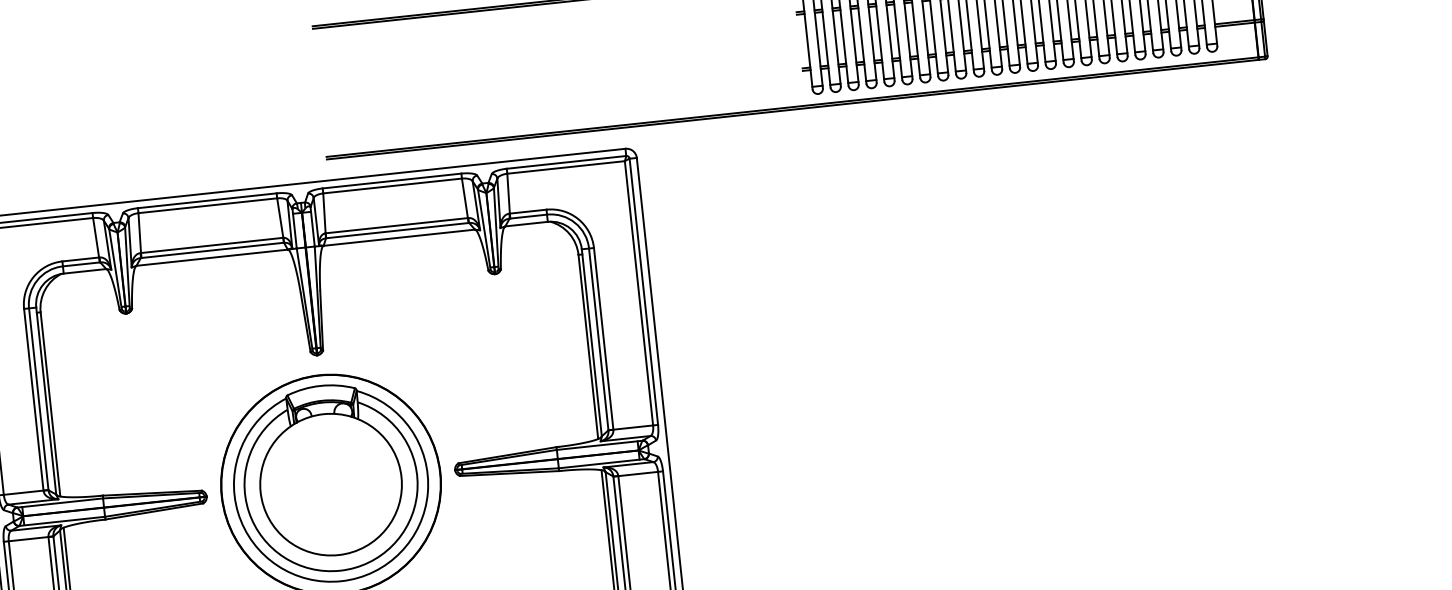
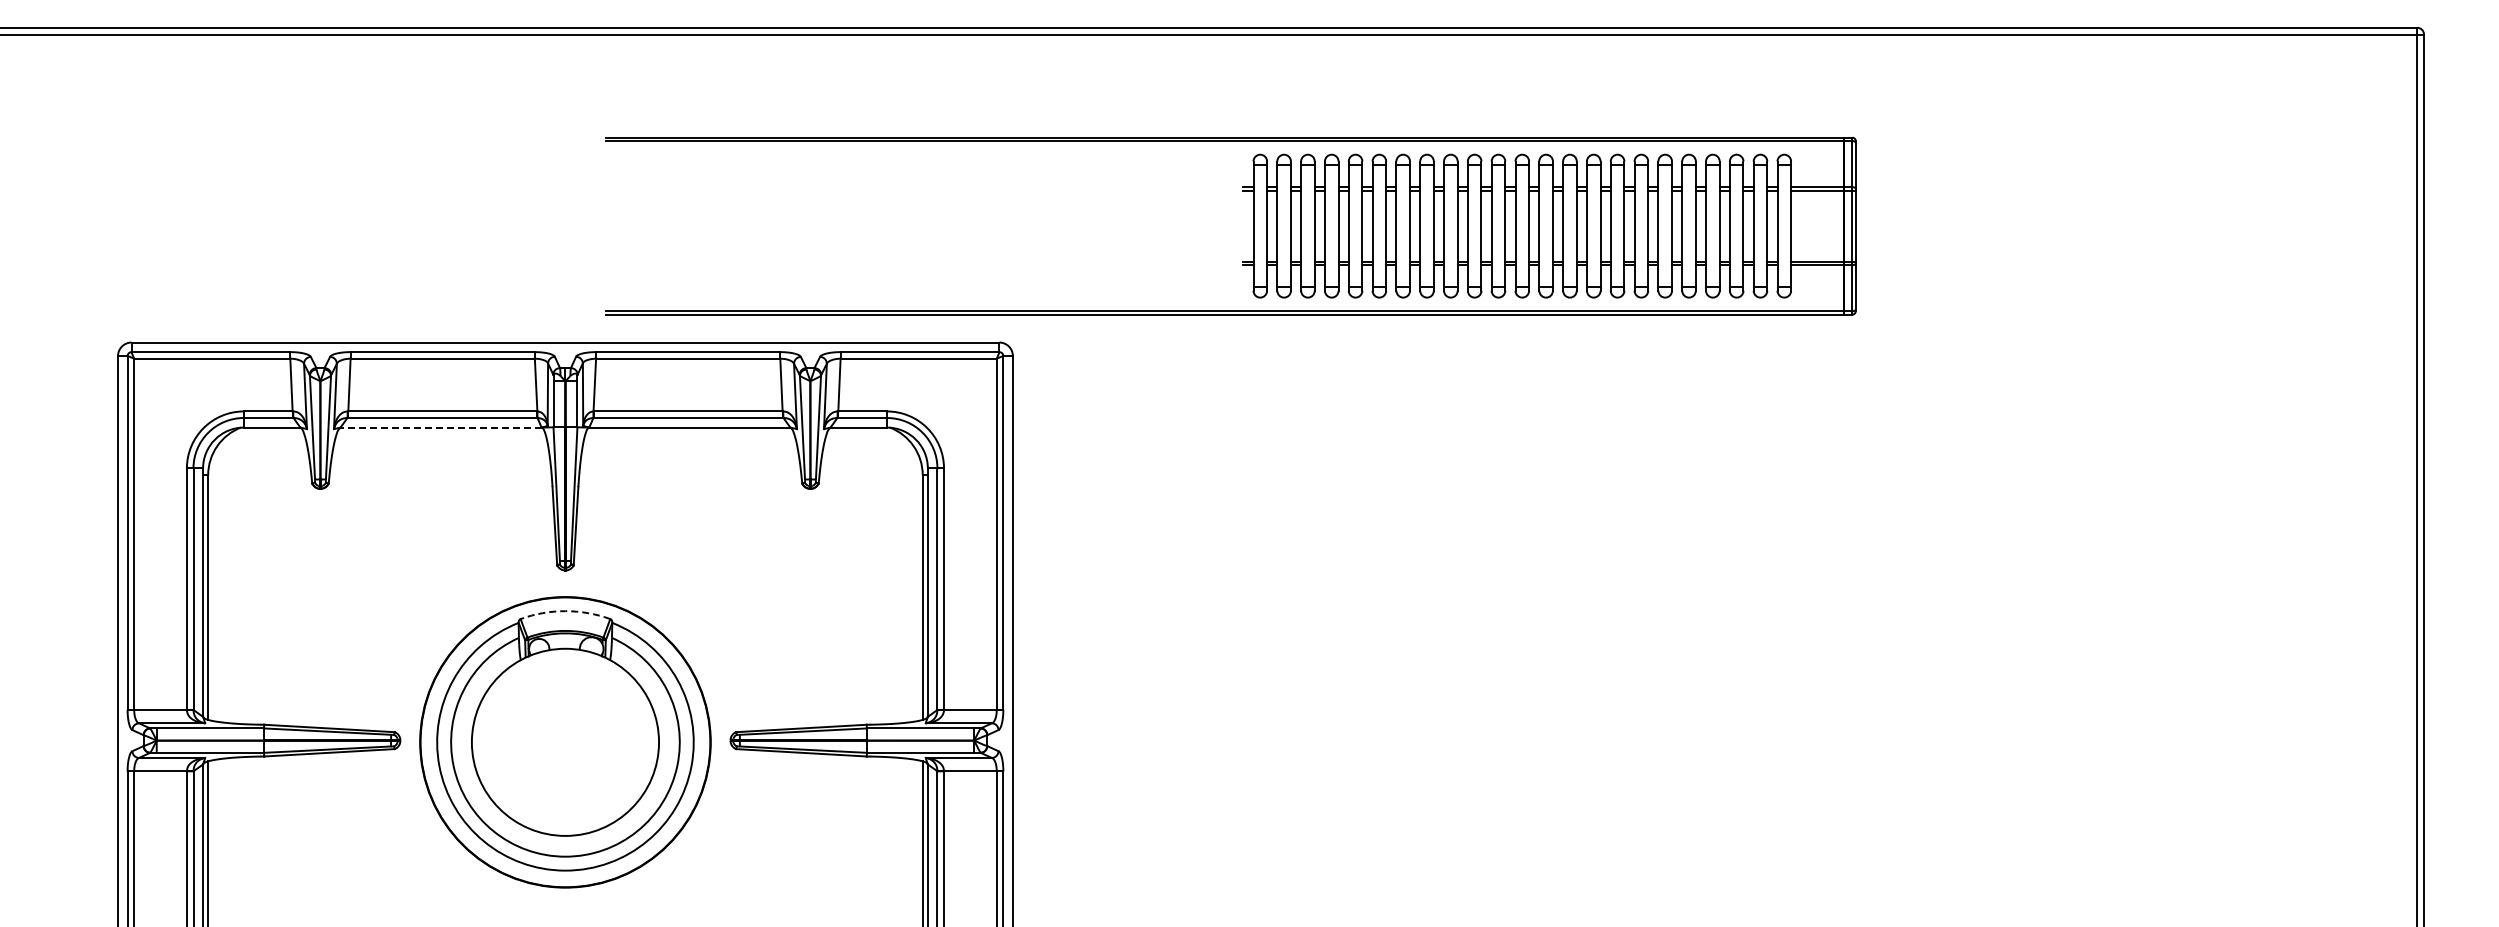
line: (212, 257) -> (441, 427), solid -> dashed
arc: (320, 386) -> (565, 611), solid -> dashed

